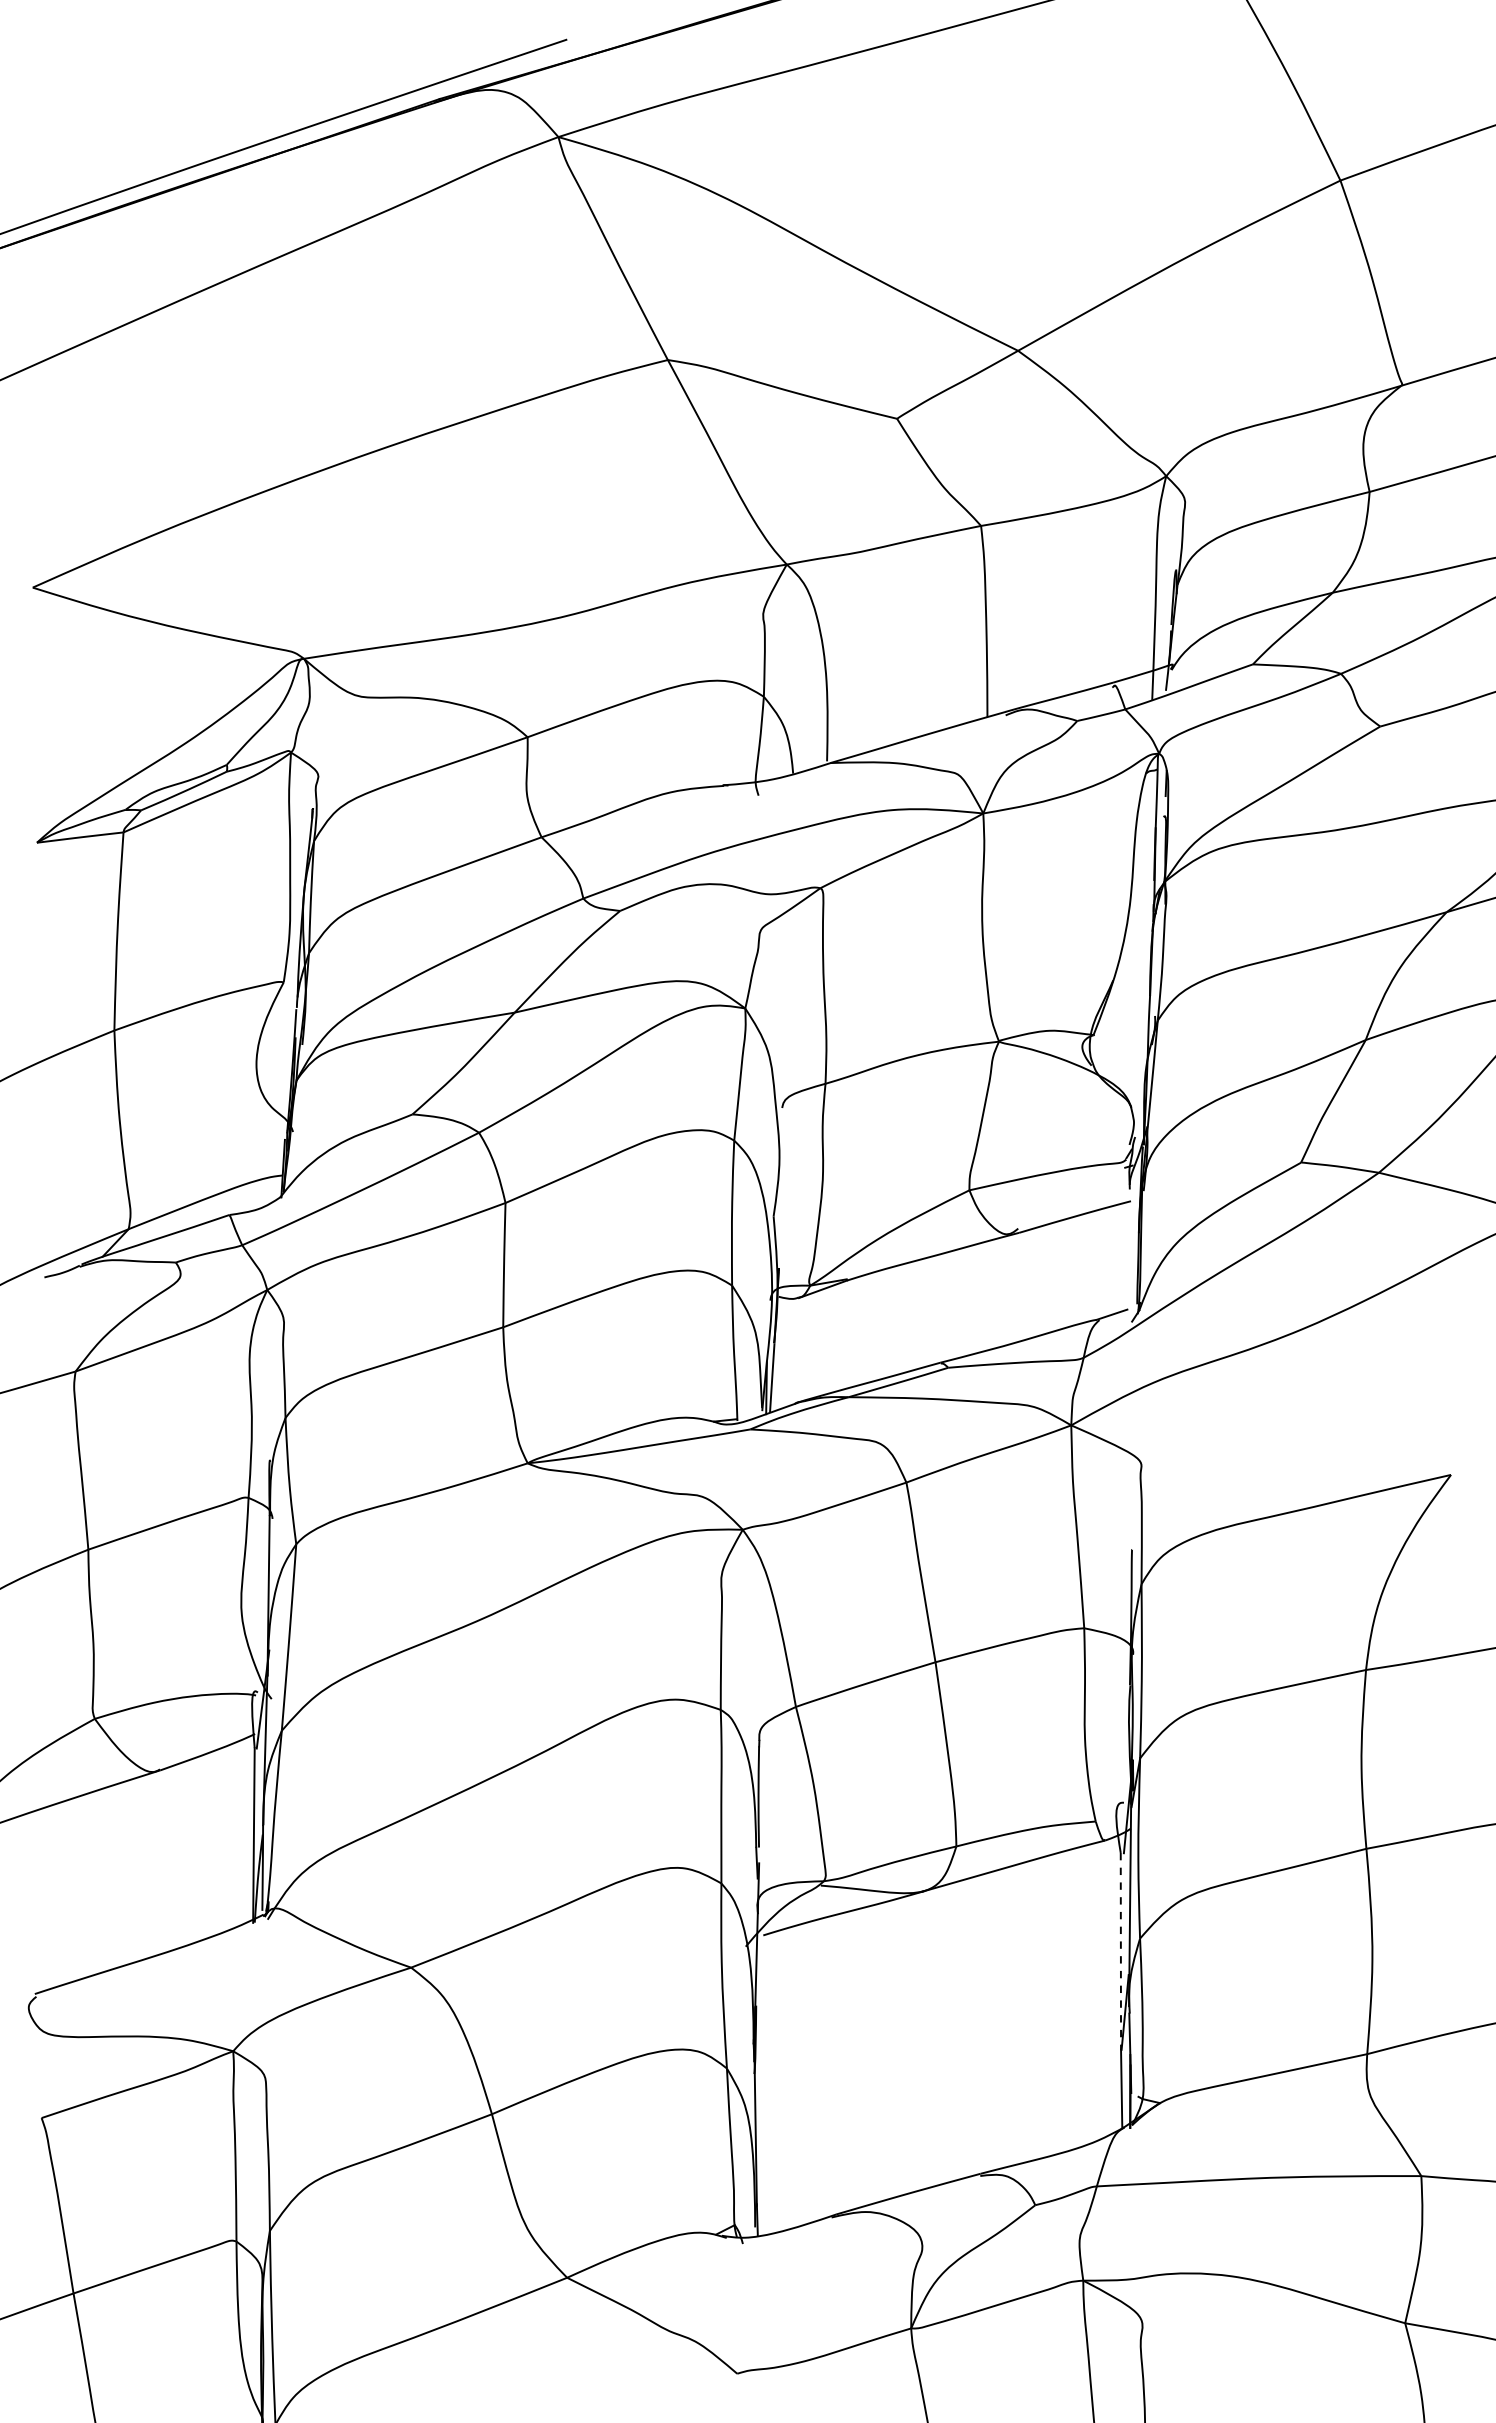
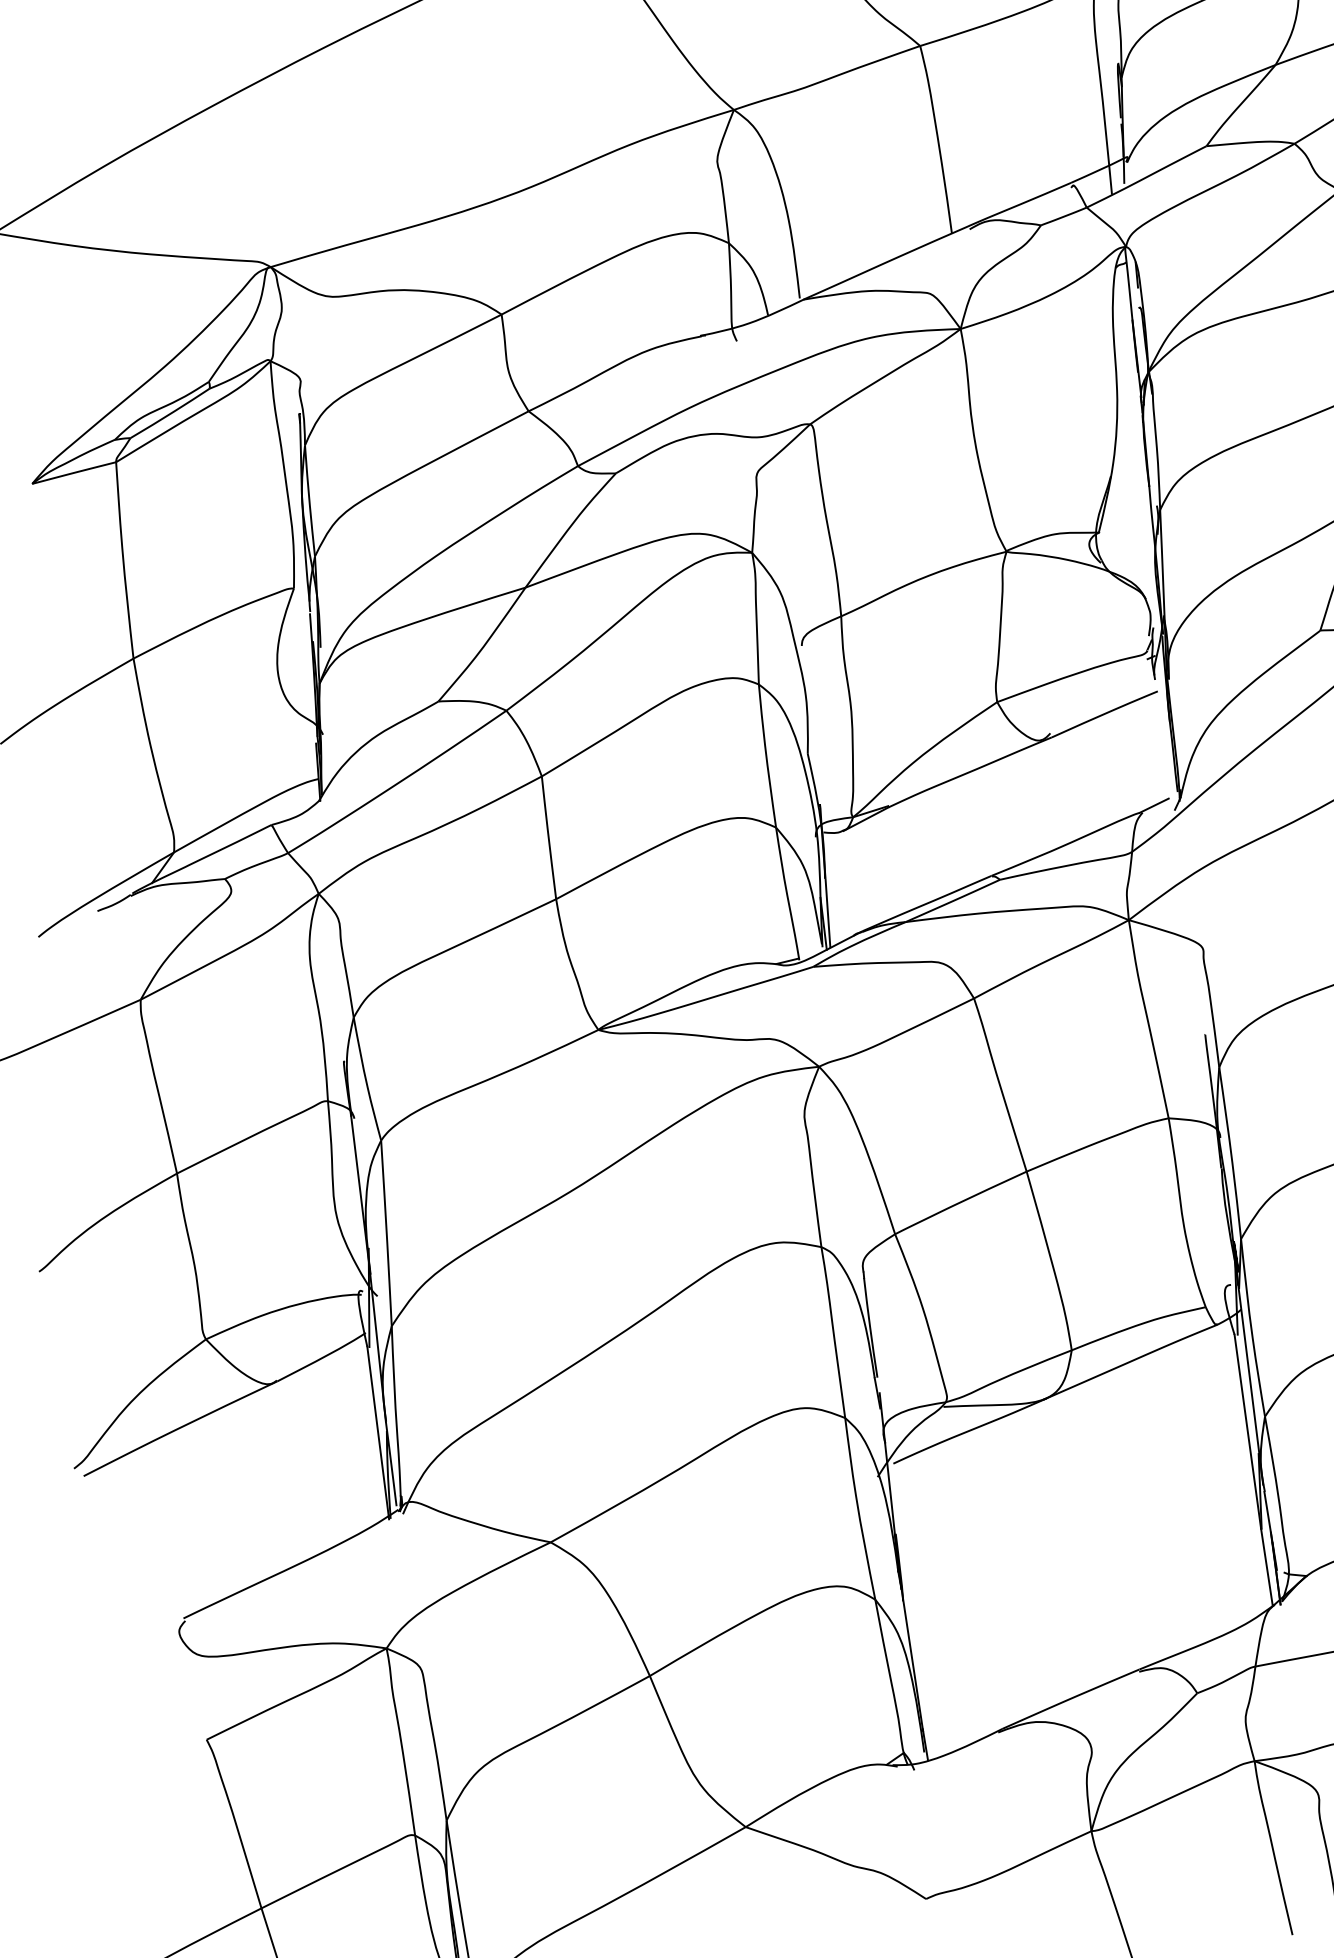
line: (1120, 1951) -> (1247, 1431), dashed -> solid

